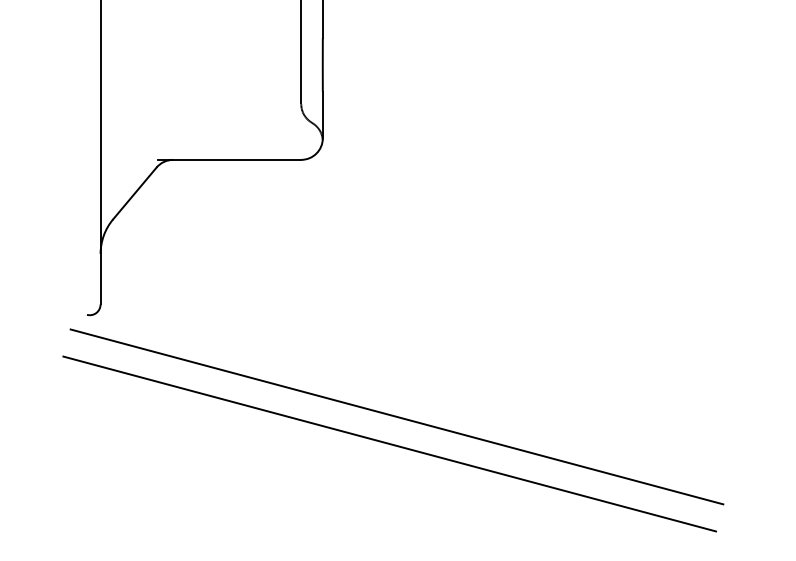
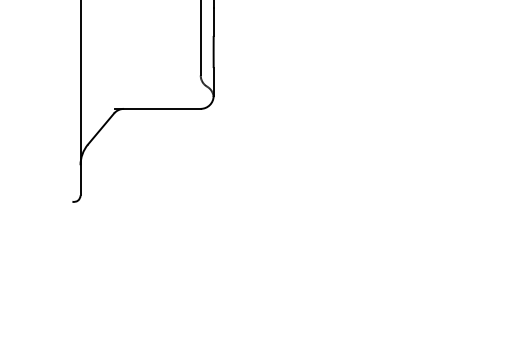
line: (395, 416) -> (257, 262), removed
line: (389, 442) -> (253, 278), removed

